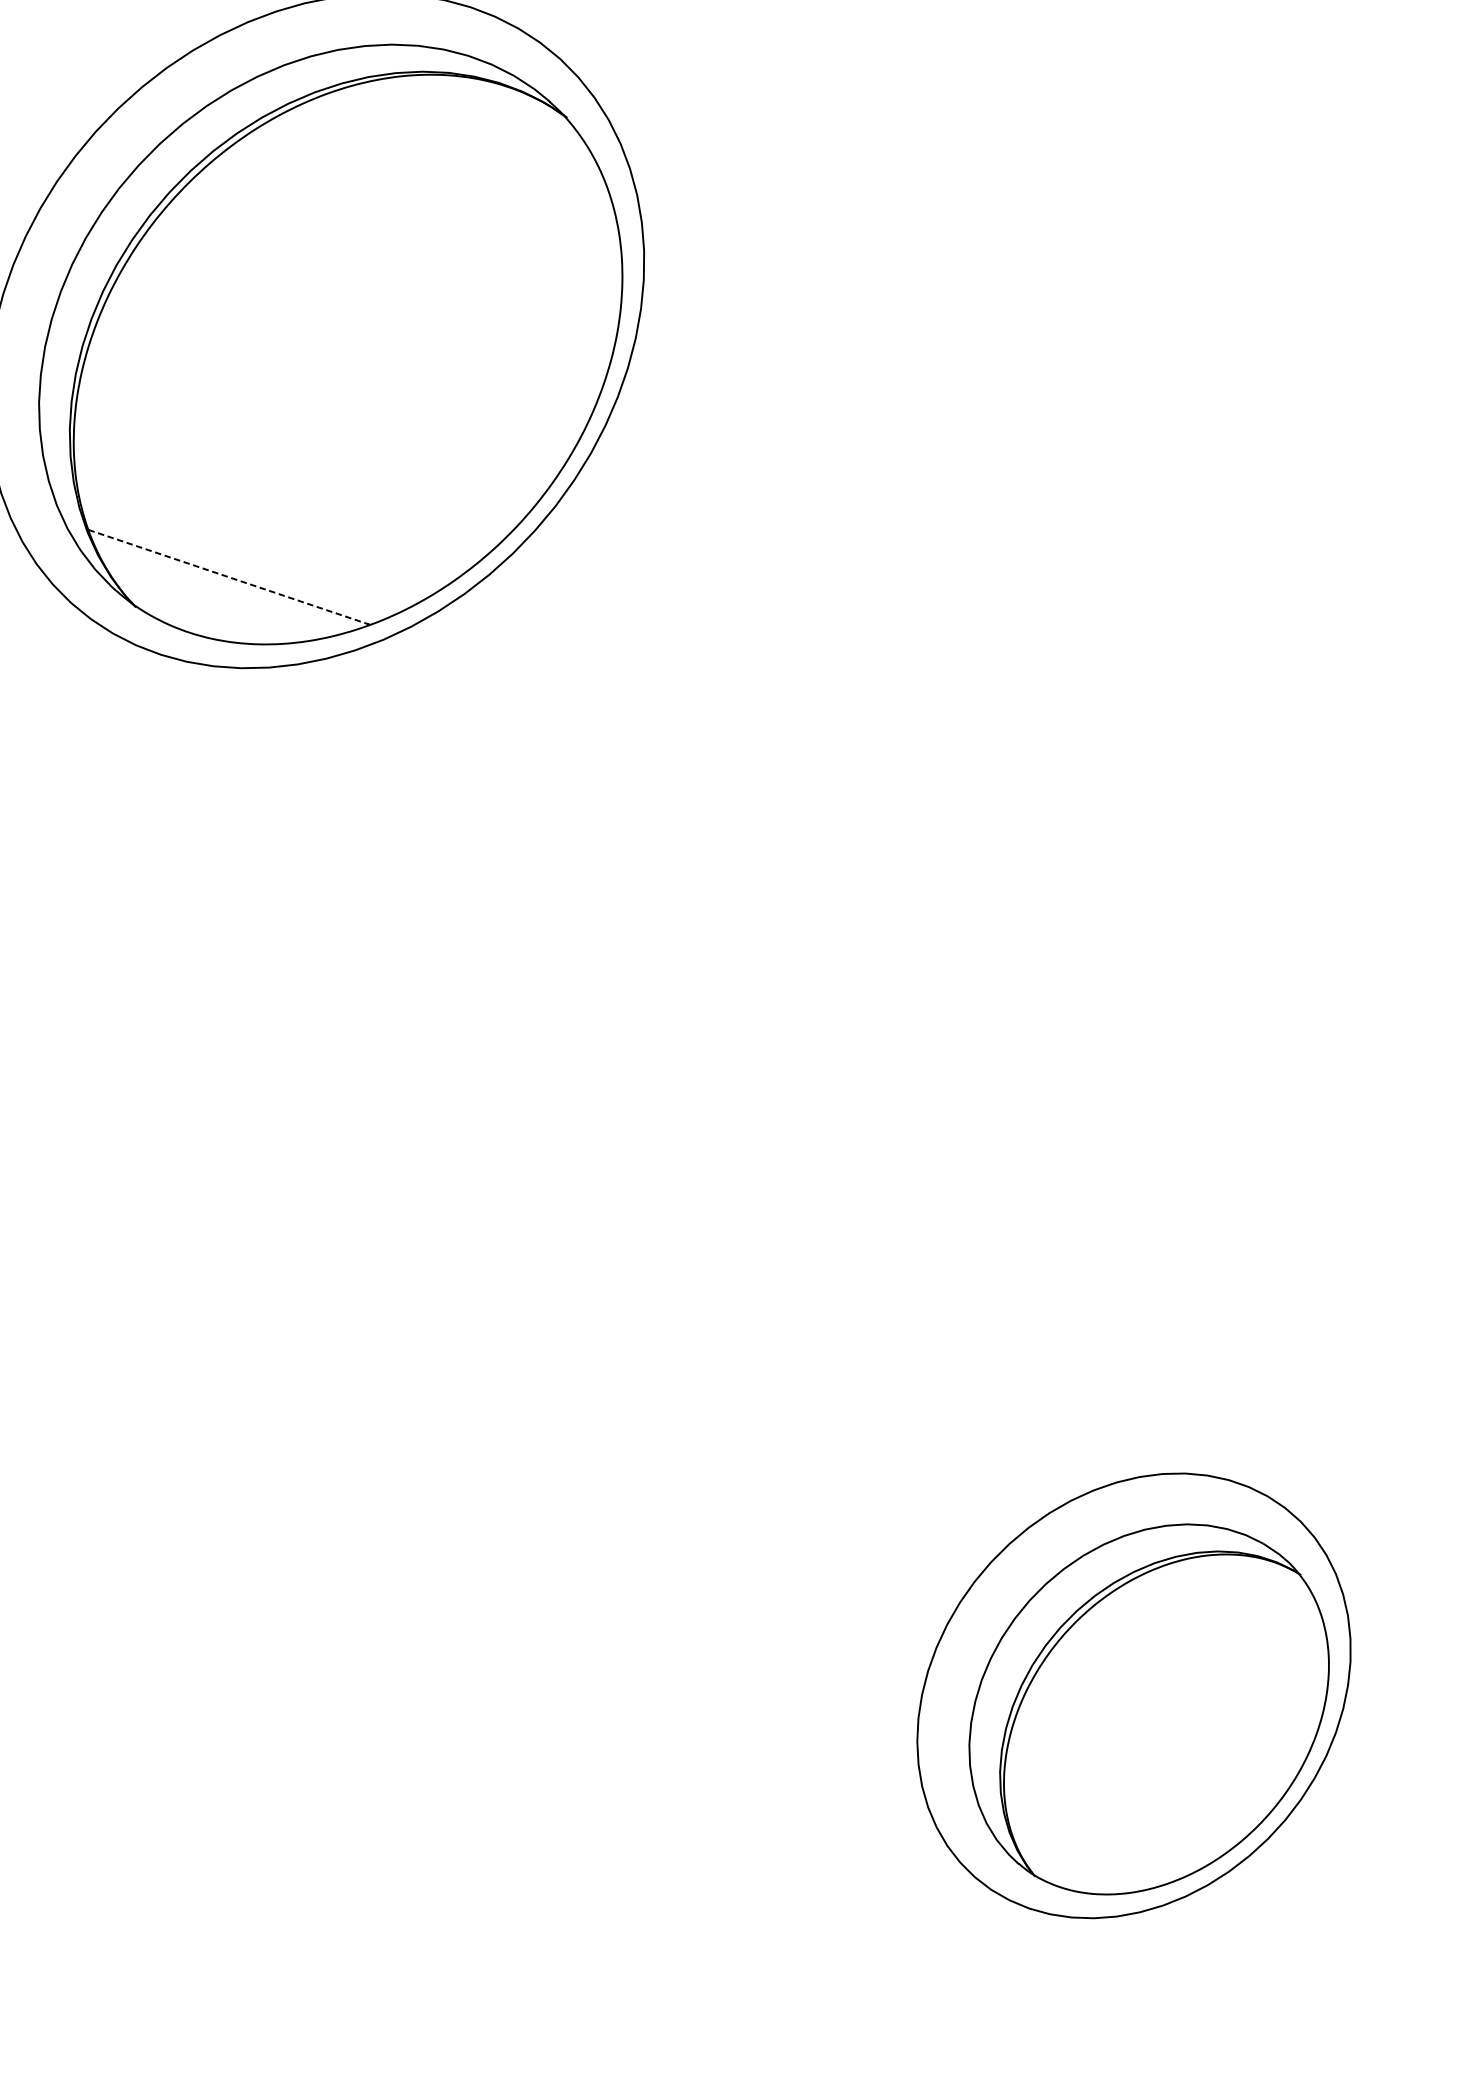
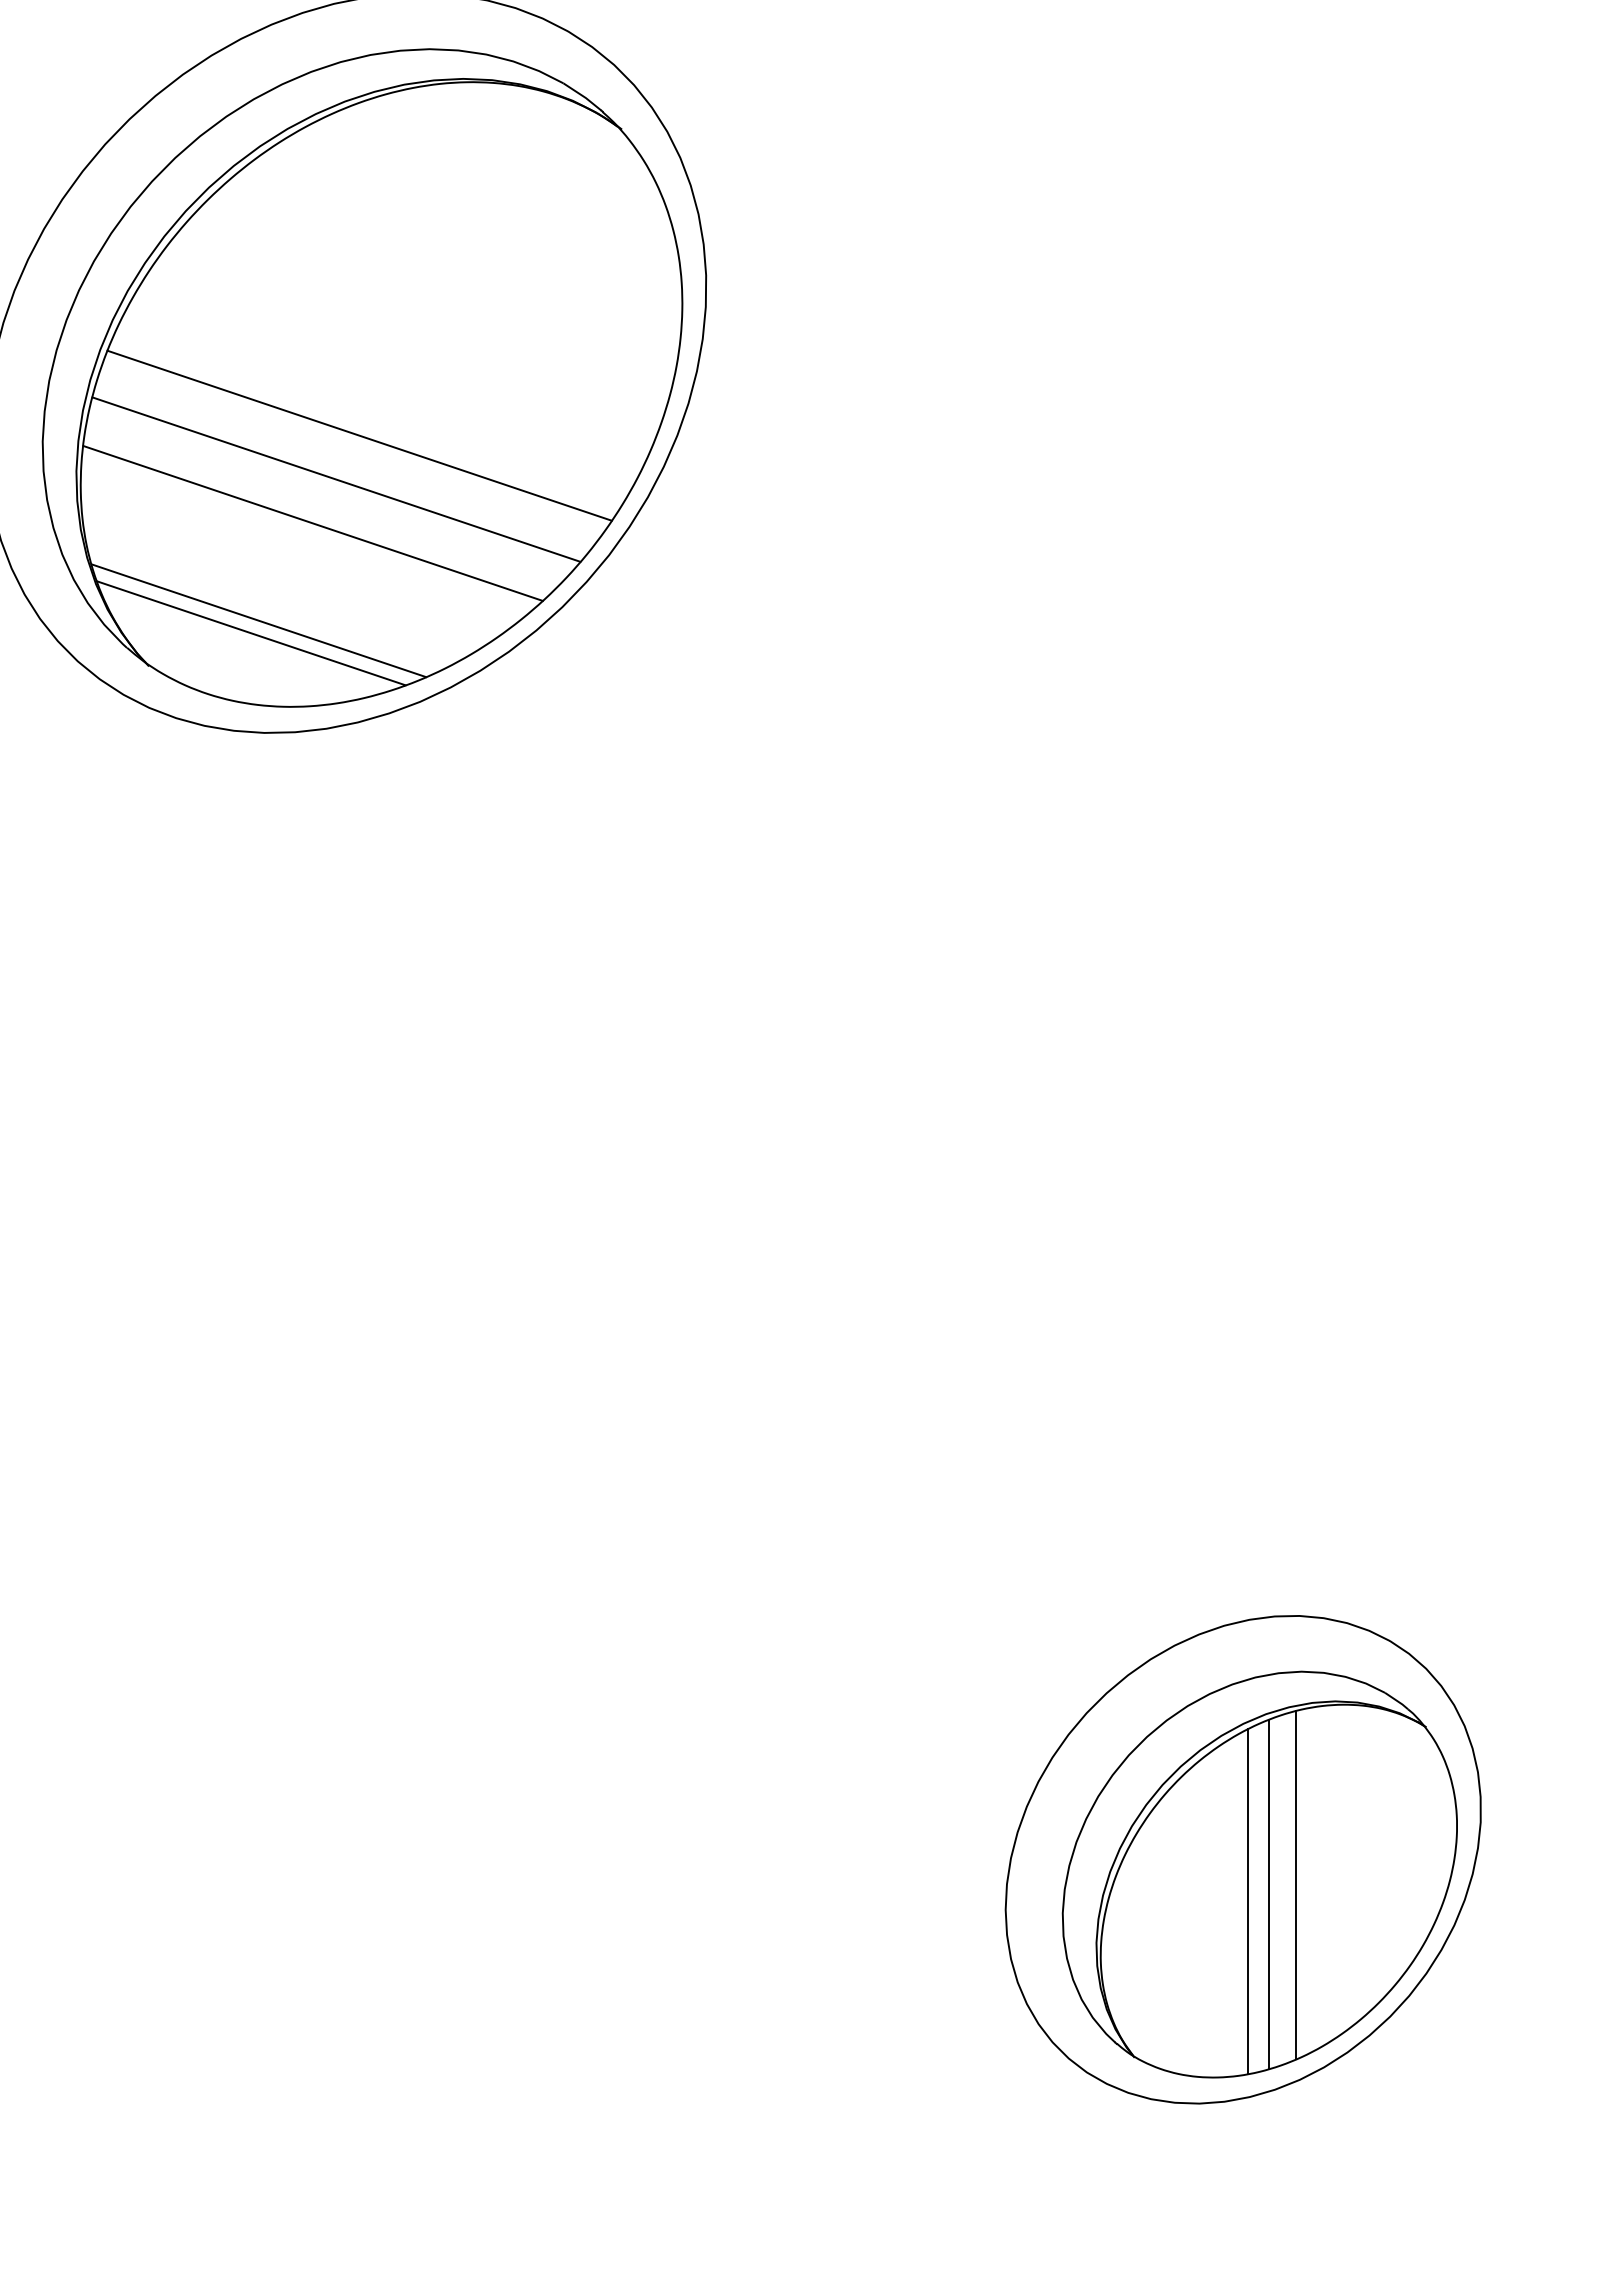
line: (327, 396) -> (359, 435), added
line: (307, 437) -> (336, 479), added
line: (285, 476) -> (312, 522), added
line: (235, 565) -> (258, 620), added
line: (229, 577) -> (251, 633), dashed -> solid
line: (1182, 1719) -> (1296, 1885), added
line: (1156, 1727) -> (1268, 1894), added
line: (1138, 1733) -> (1248, 1901), added

